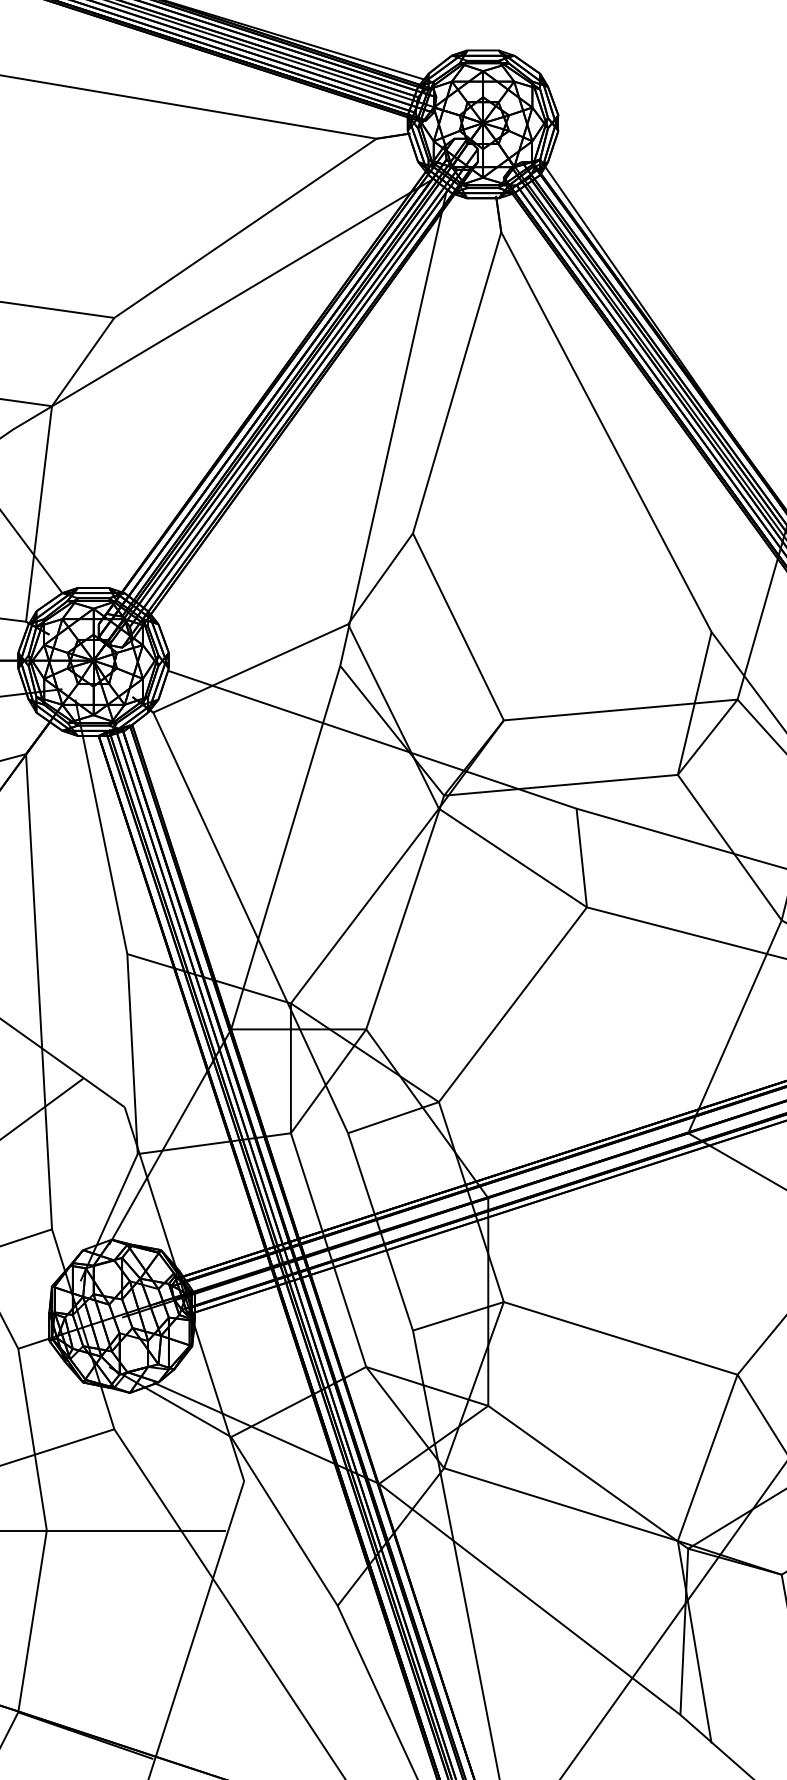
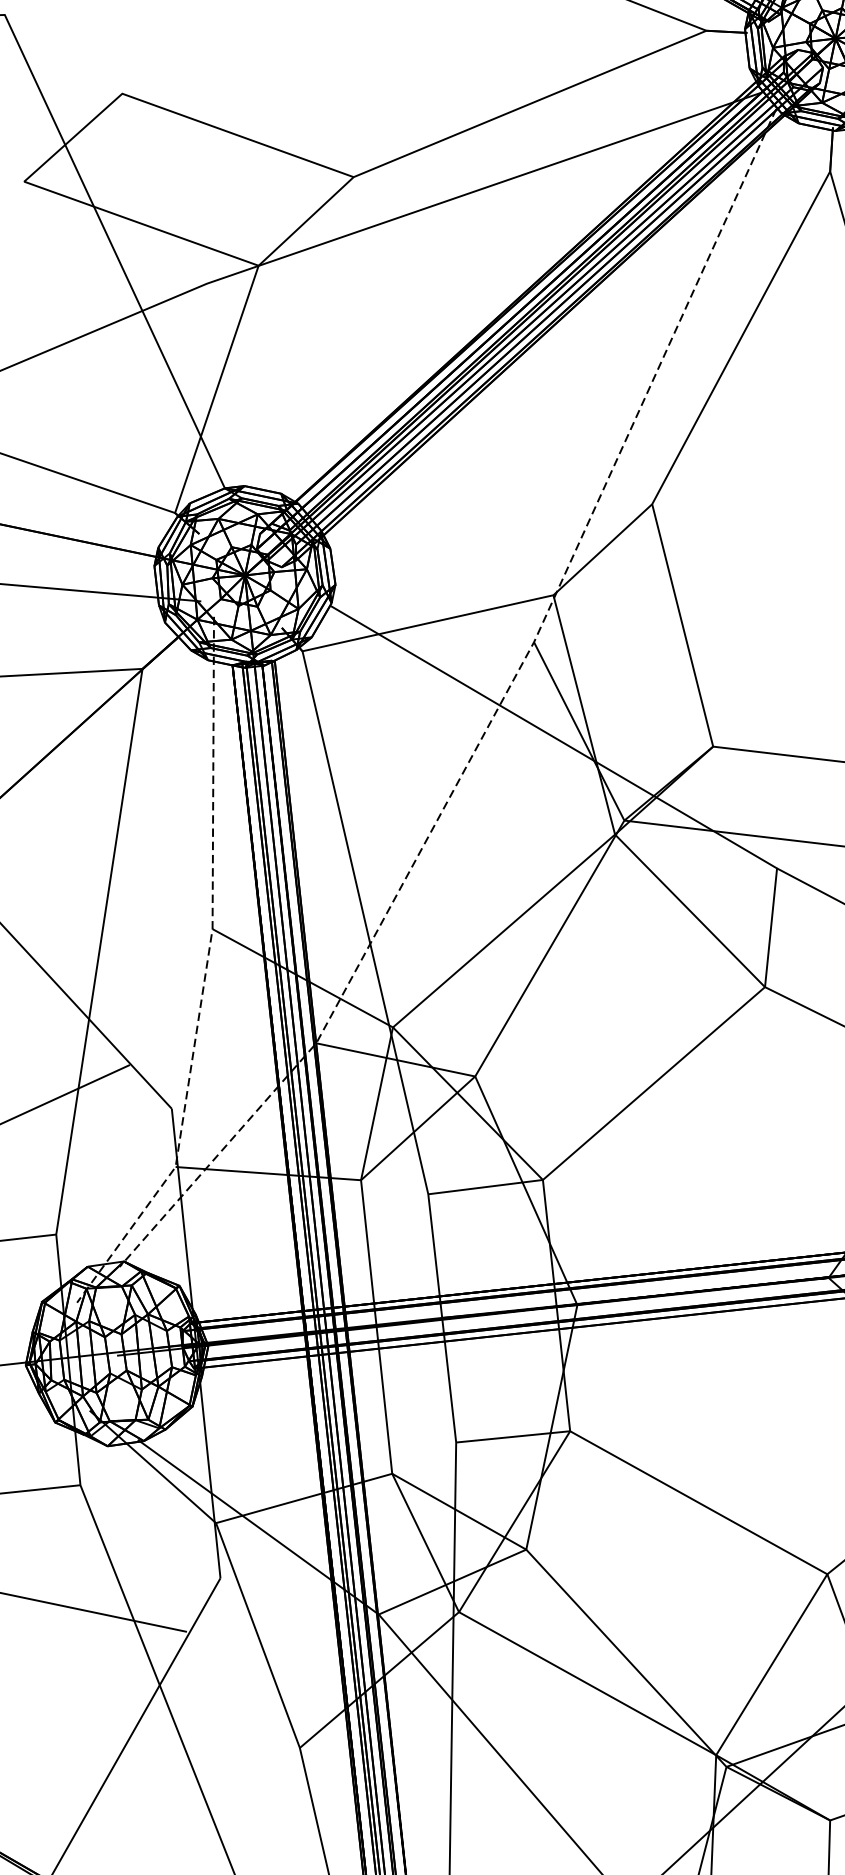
line: (319, 733) -> (492, 716), solid -> dashed
line: (129, 994) -> (205, 977), solid -> dashed

